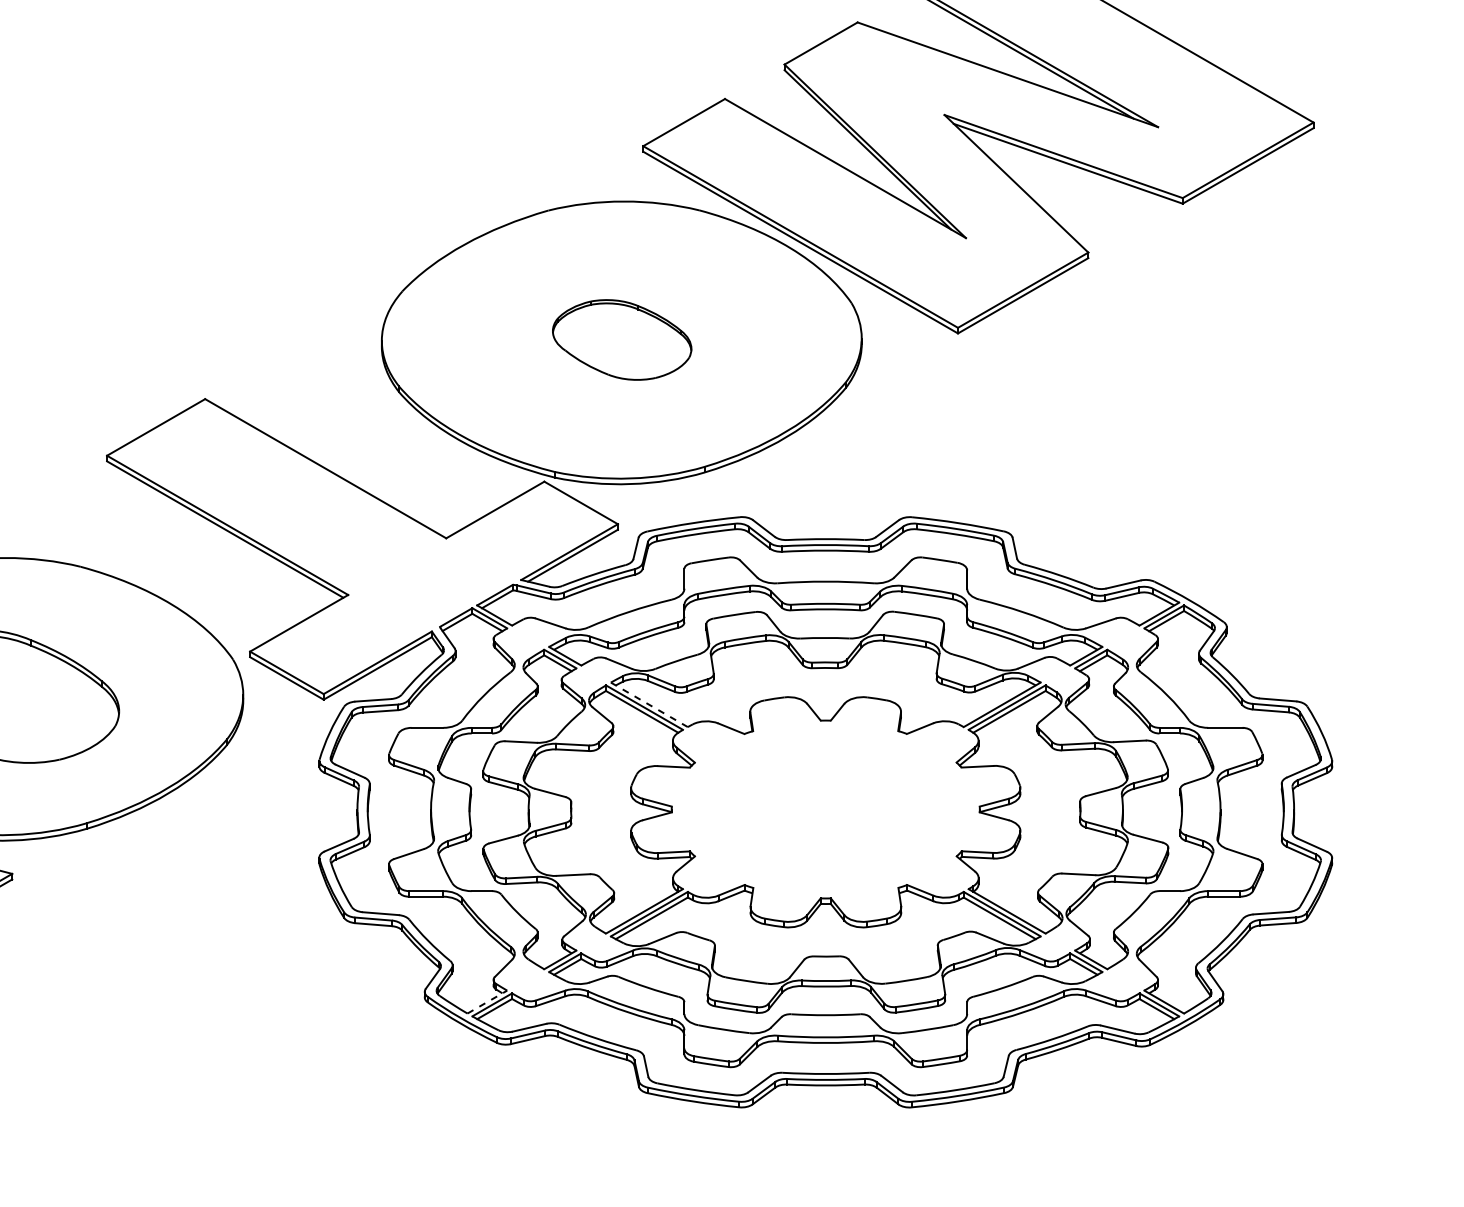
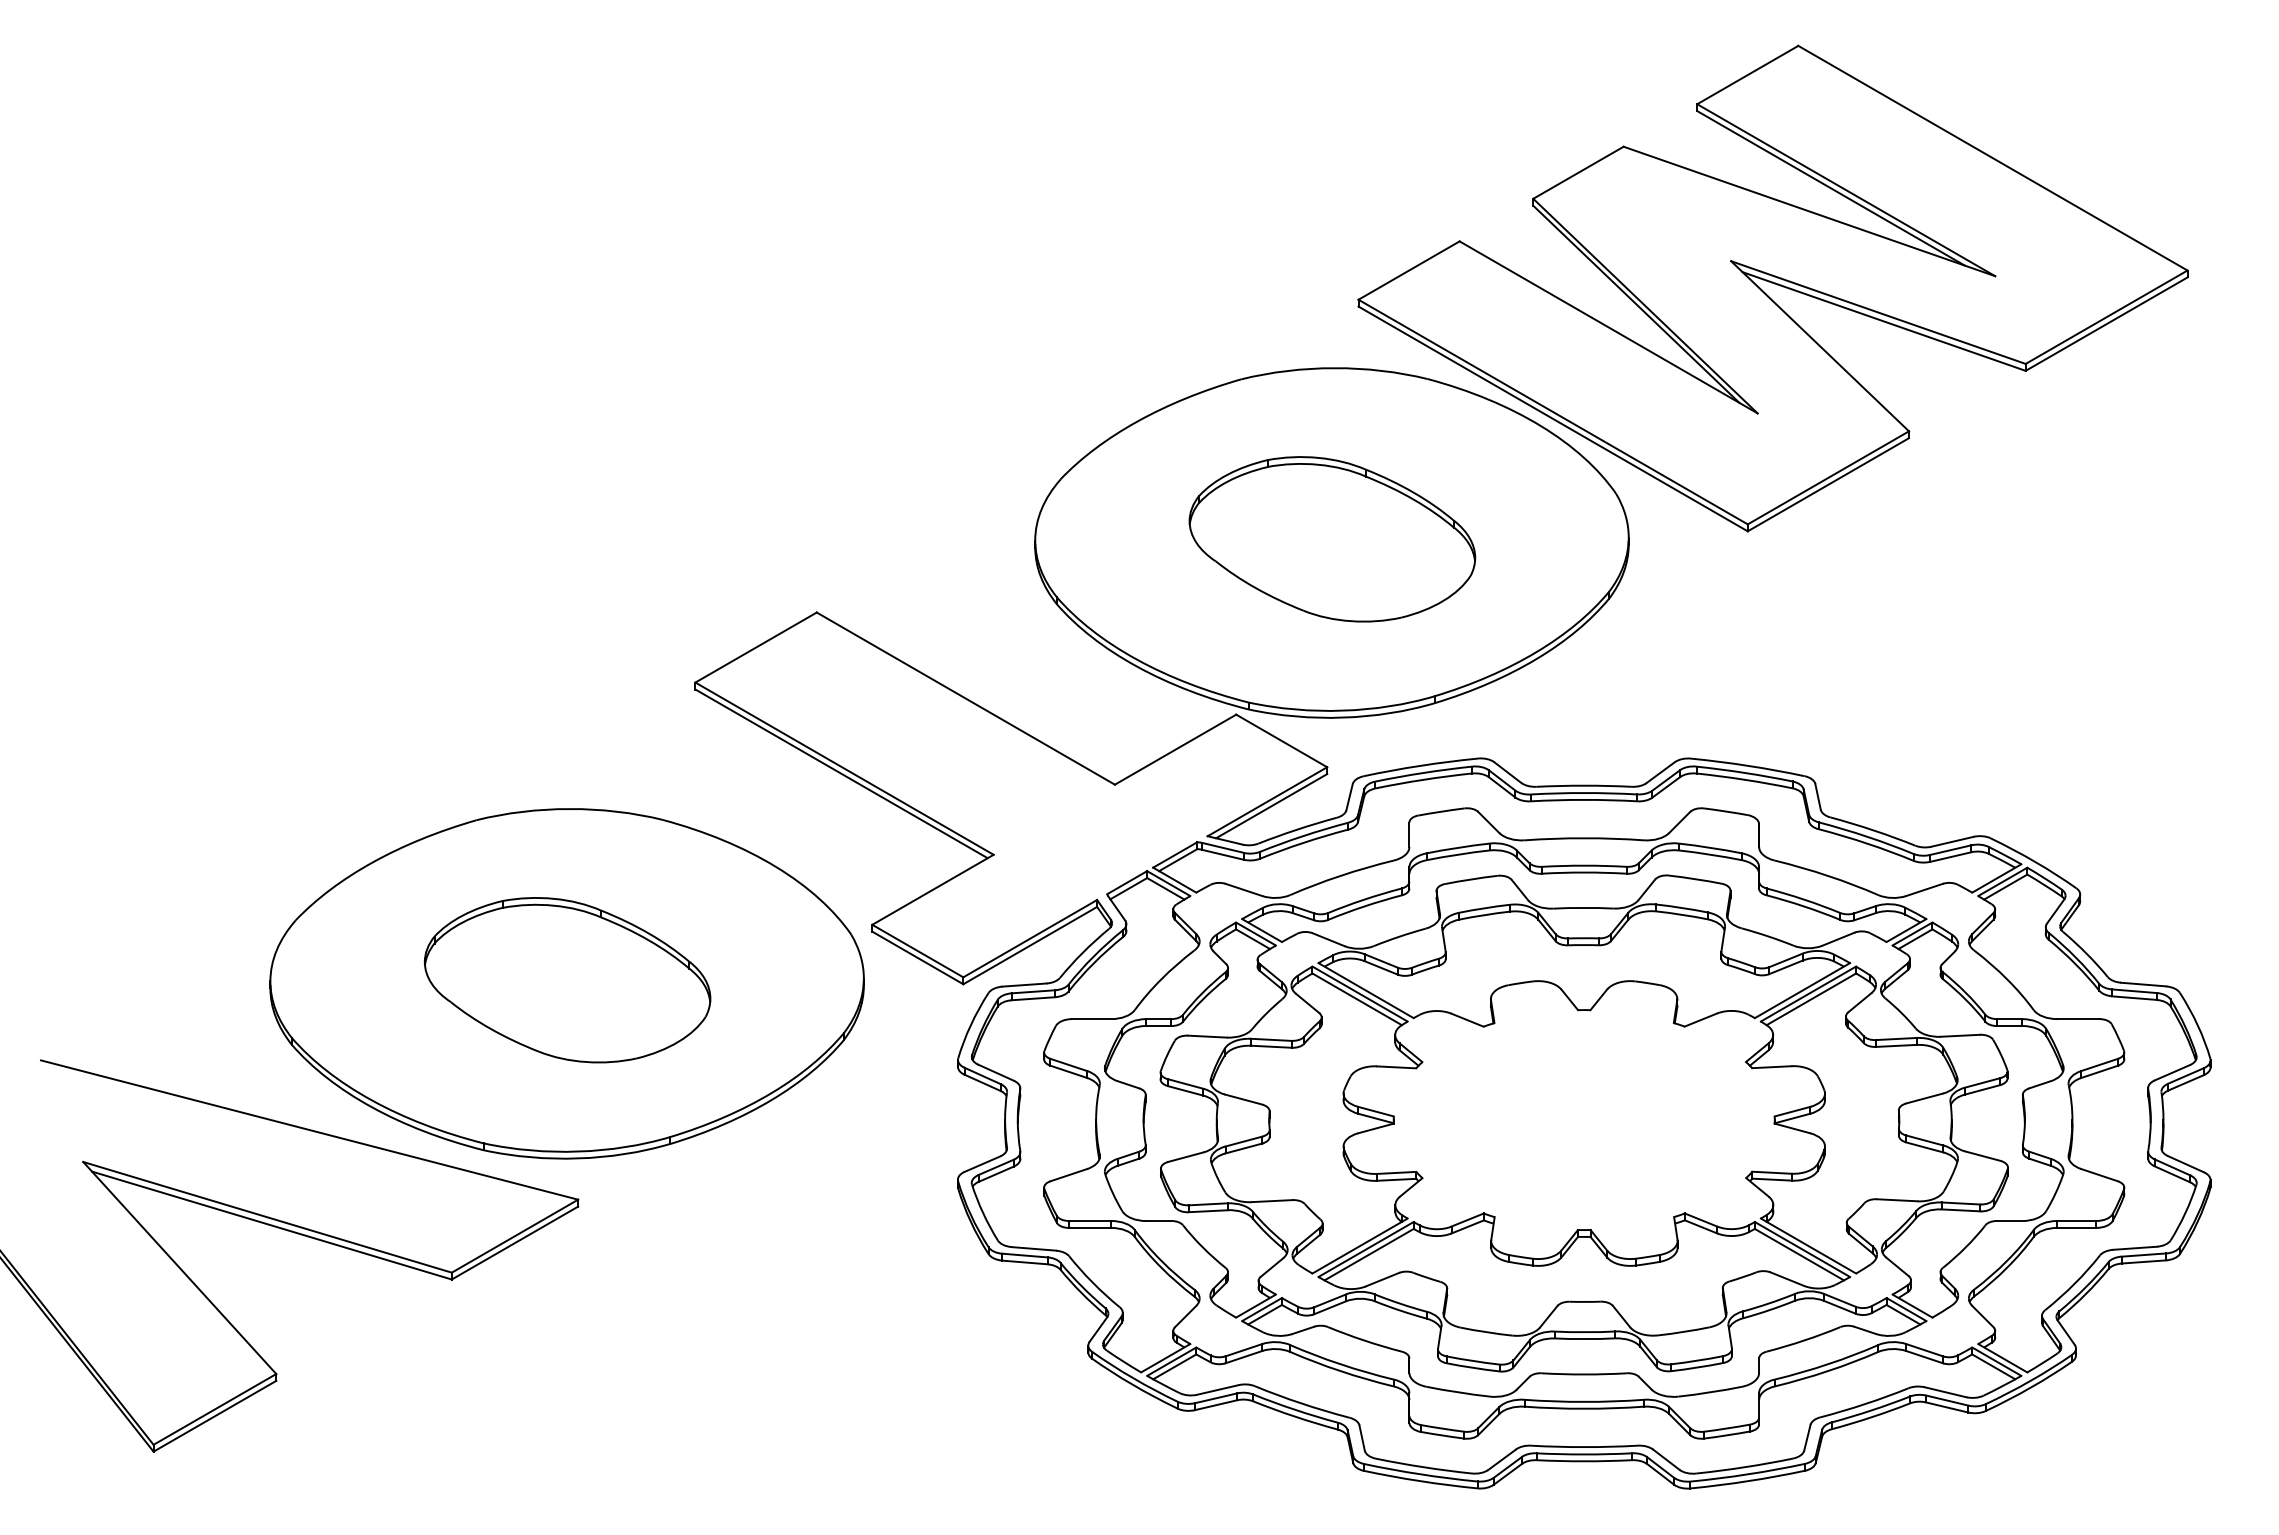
part: (622, 340) -> (1332, 539), size x1.67
line: (649, 704) -> (1366, 990), dashed -> solid
line: (487, 1001) -> (1166, 1357), dashed -> solid

